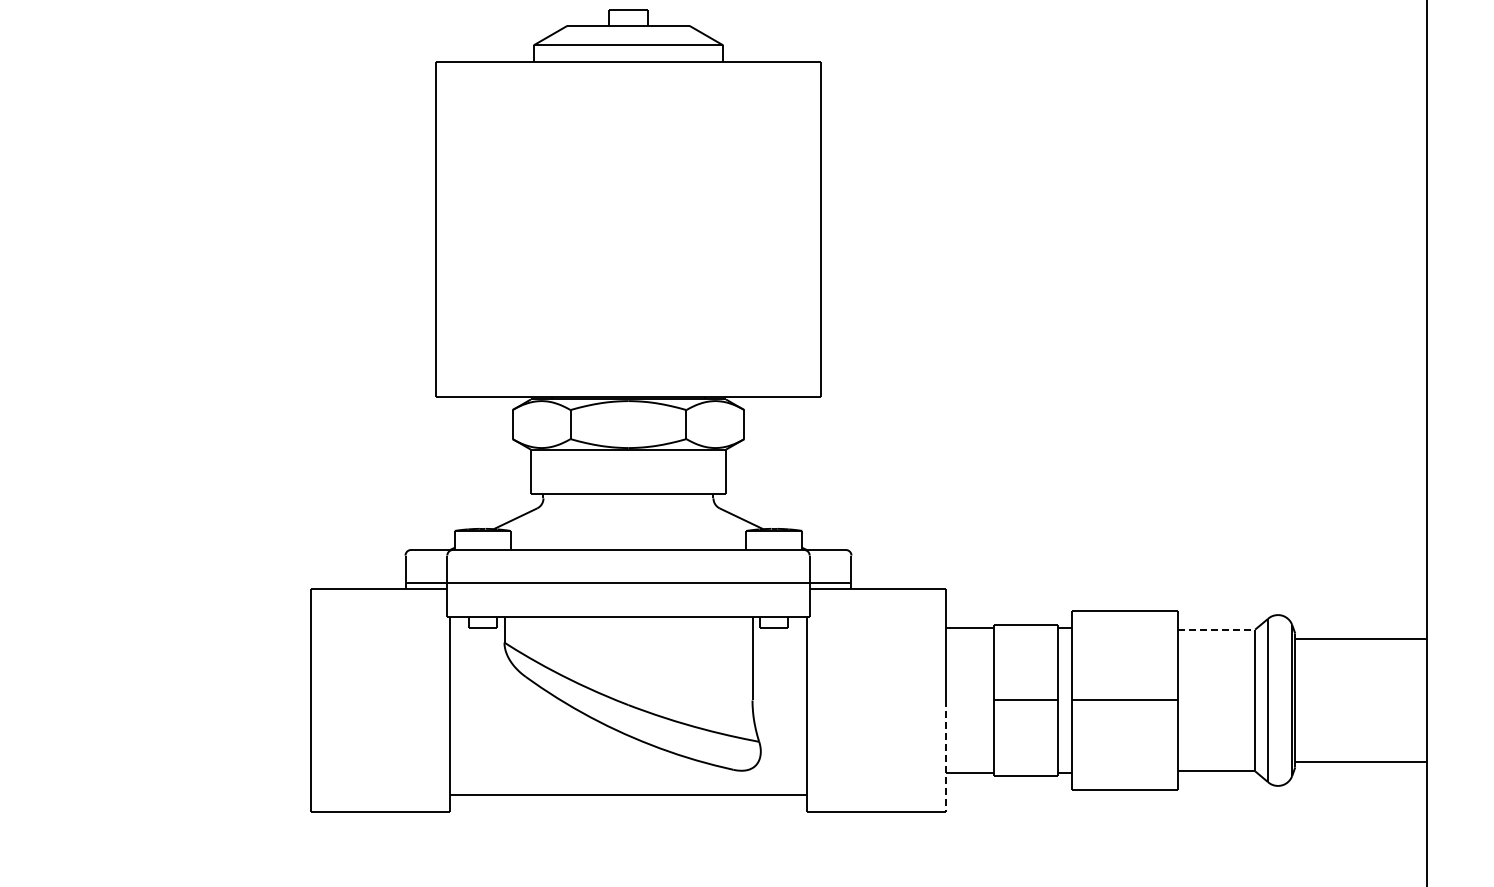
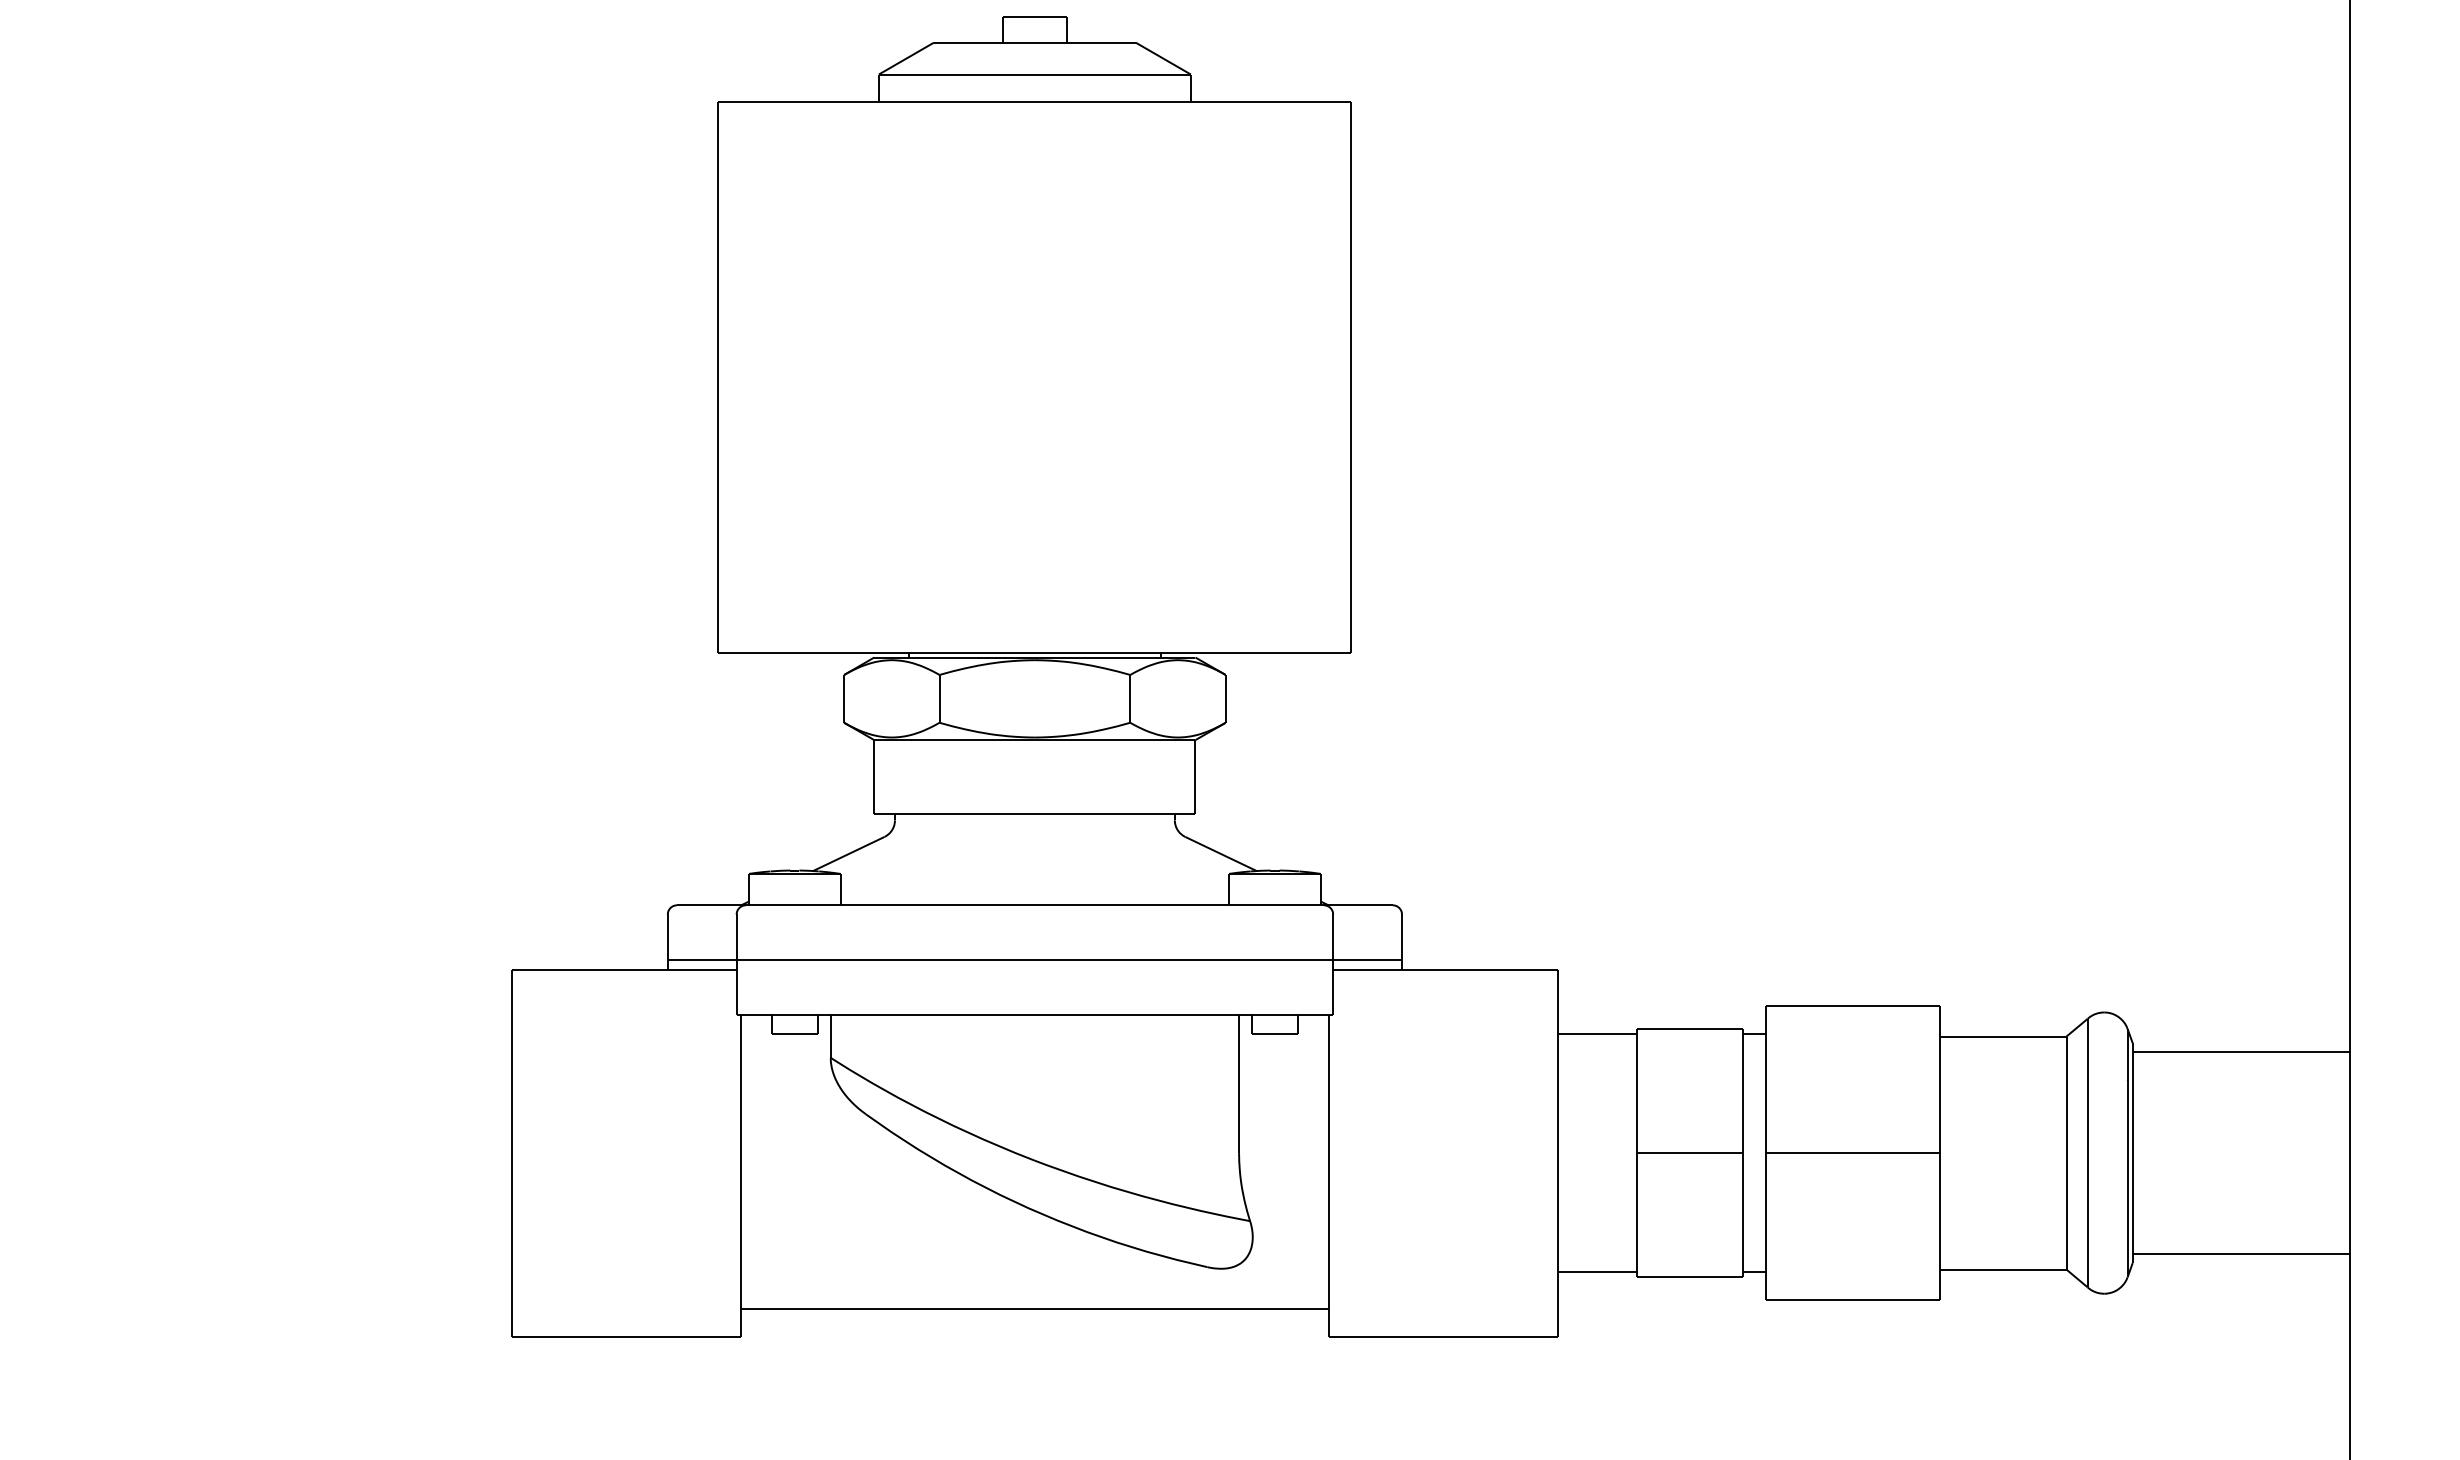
line: (1217, 629) -> (2004, 1036), dashed -> solid
line: (946, 756) -> (1558, 1245), dashed -> solid

